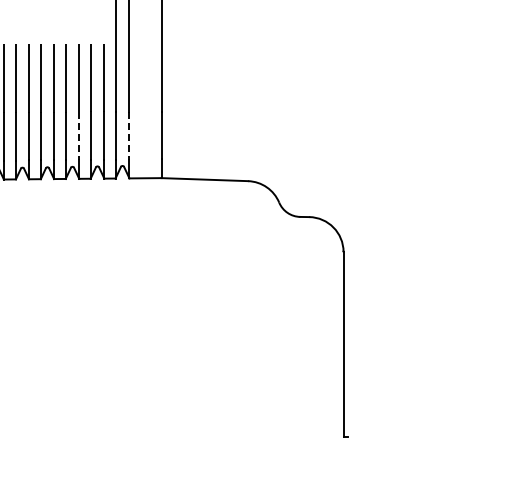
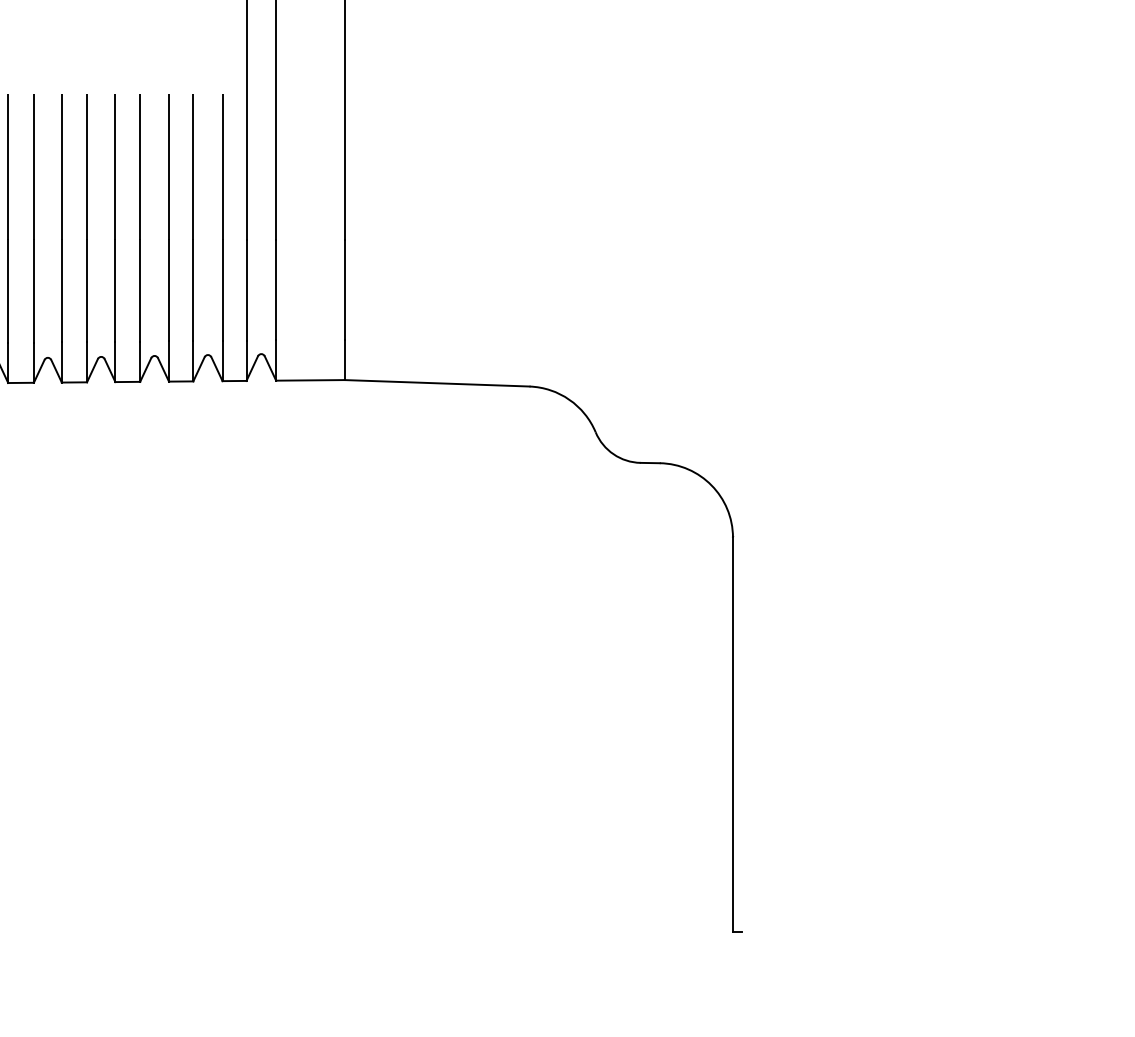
line: (79, 136) -> (169, 291), dashed -> solid
line: (129, 136) -> (276, 291), dashed -> solid

